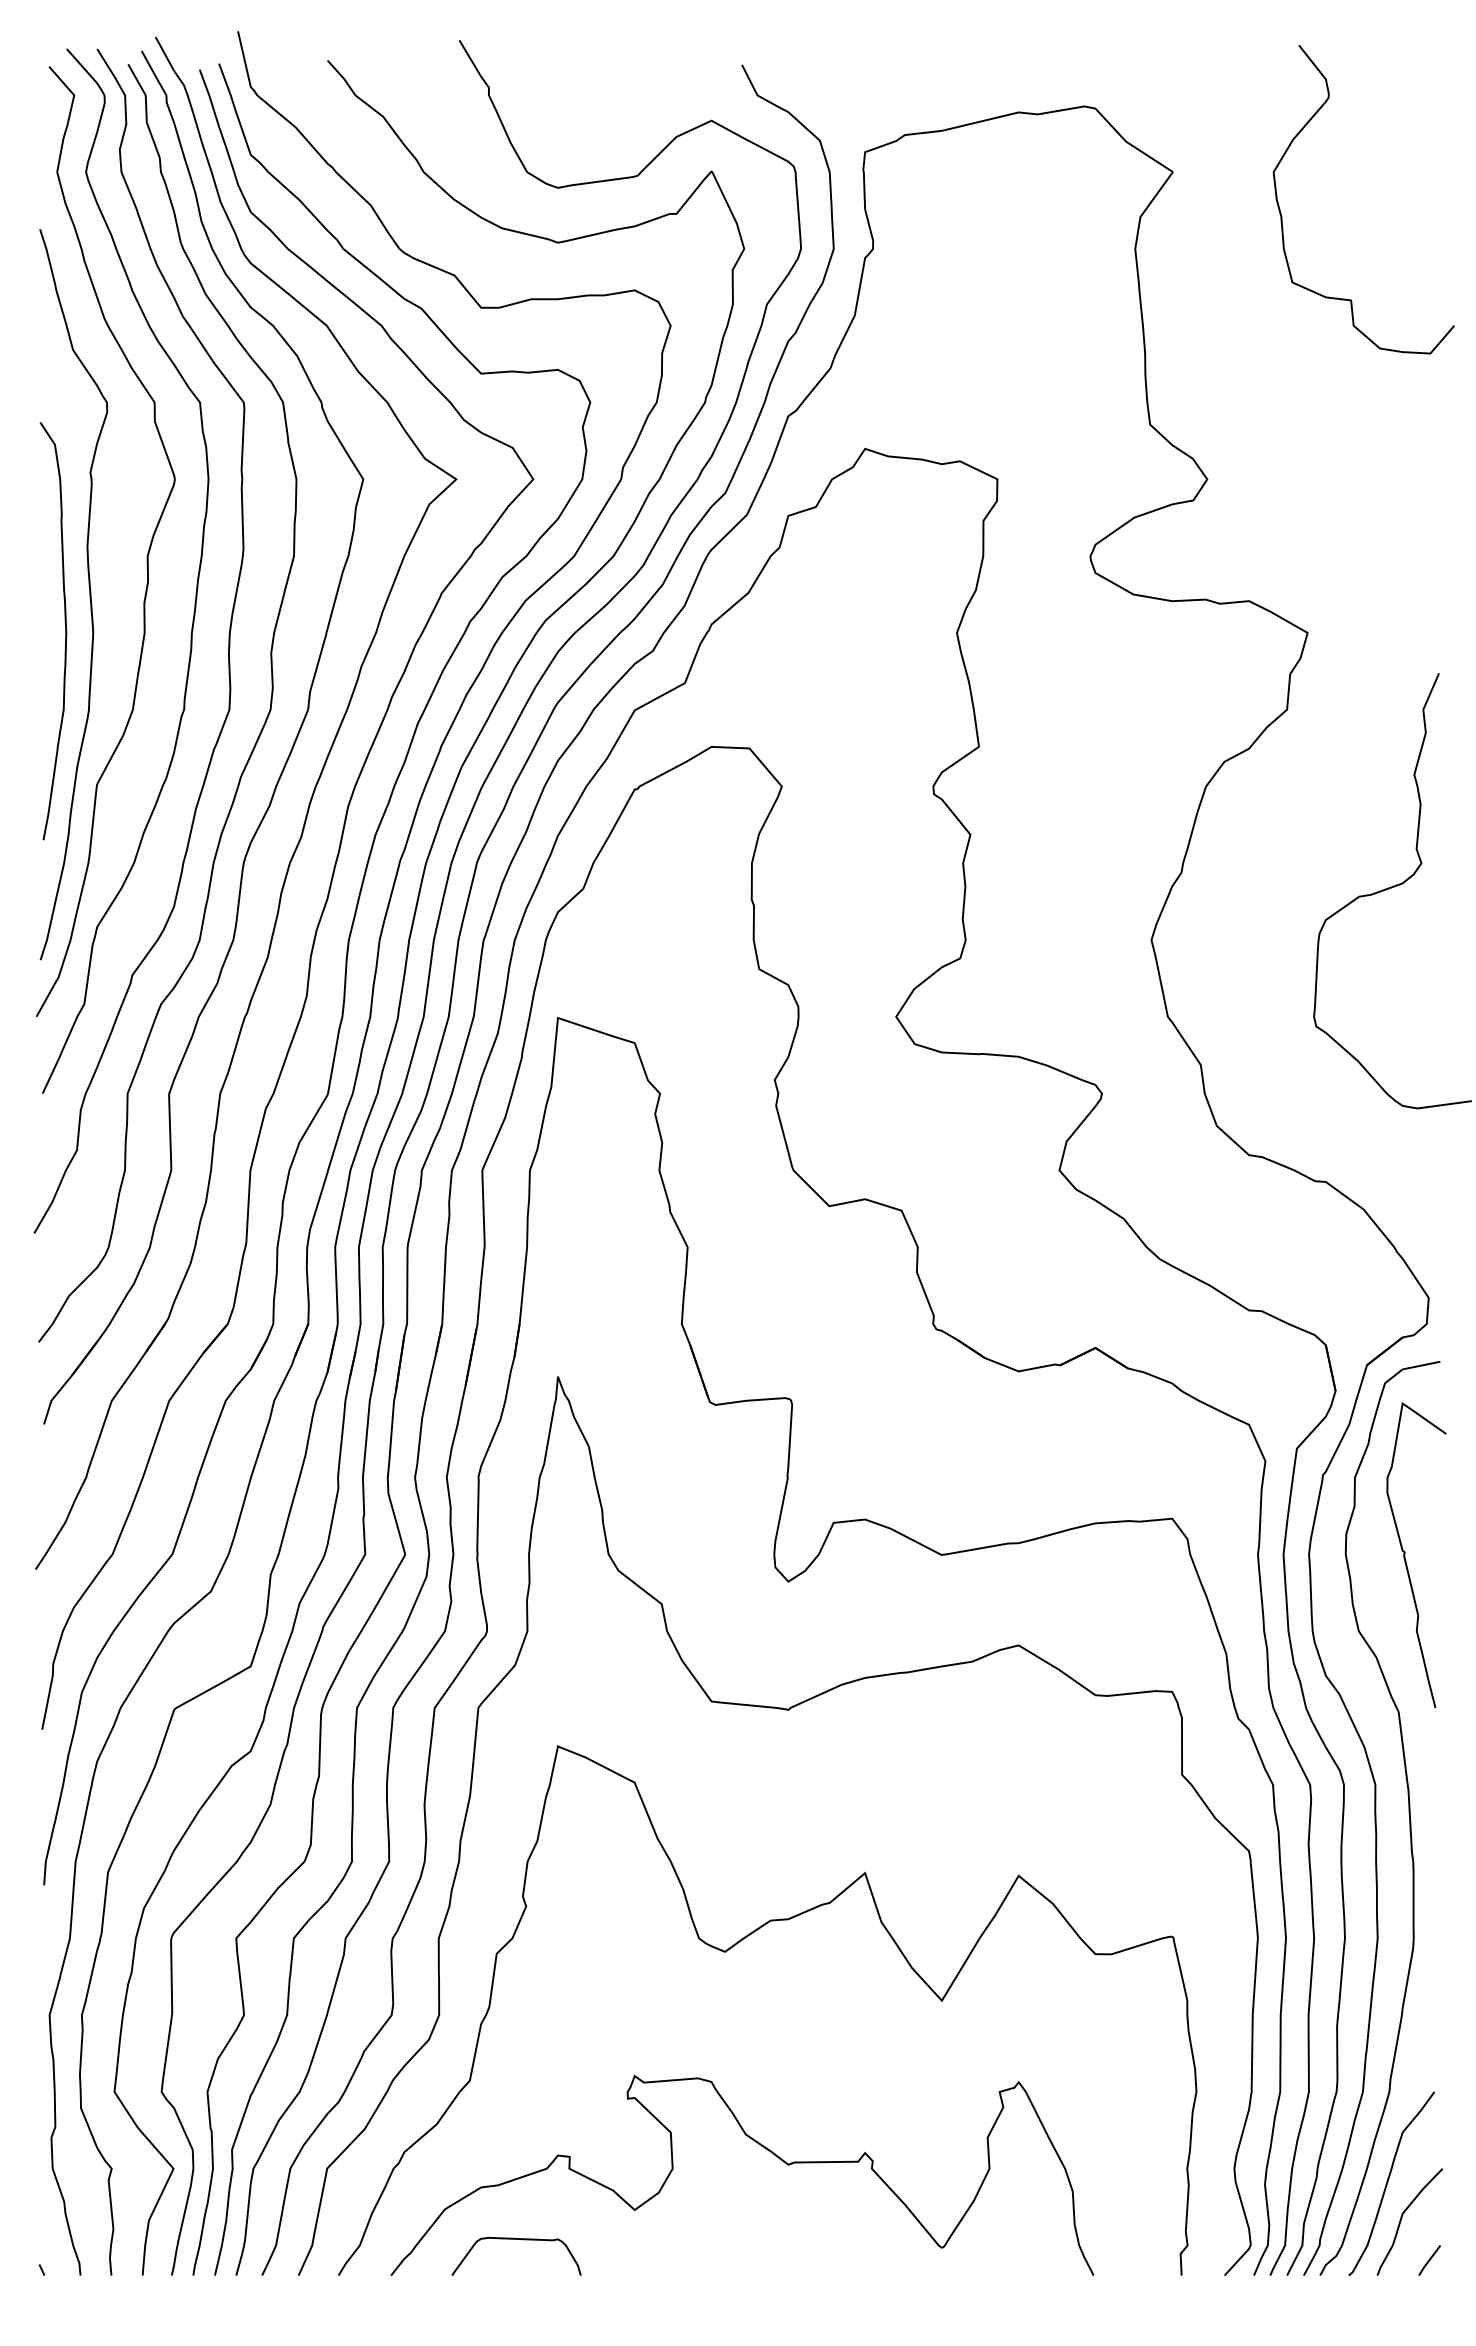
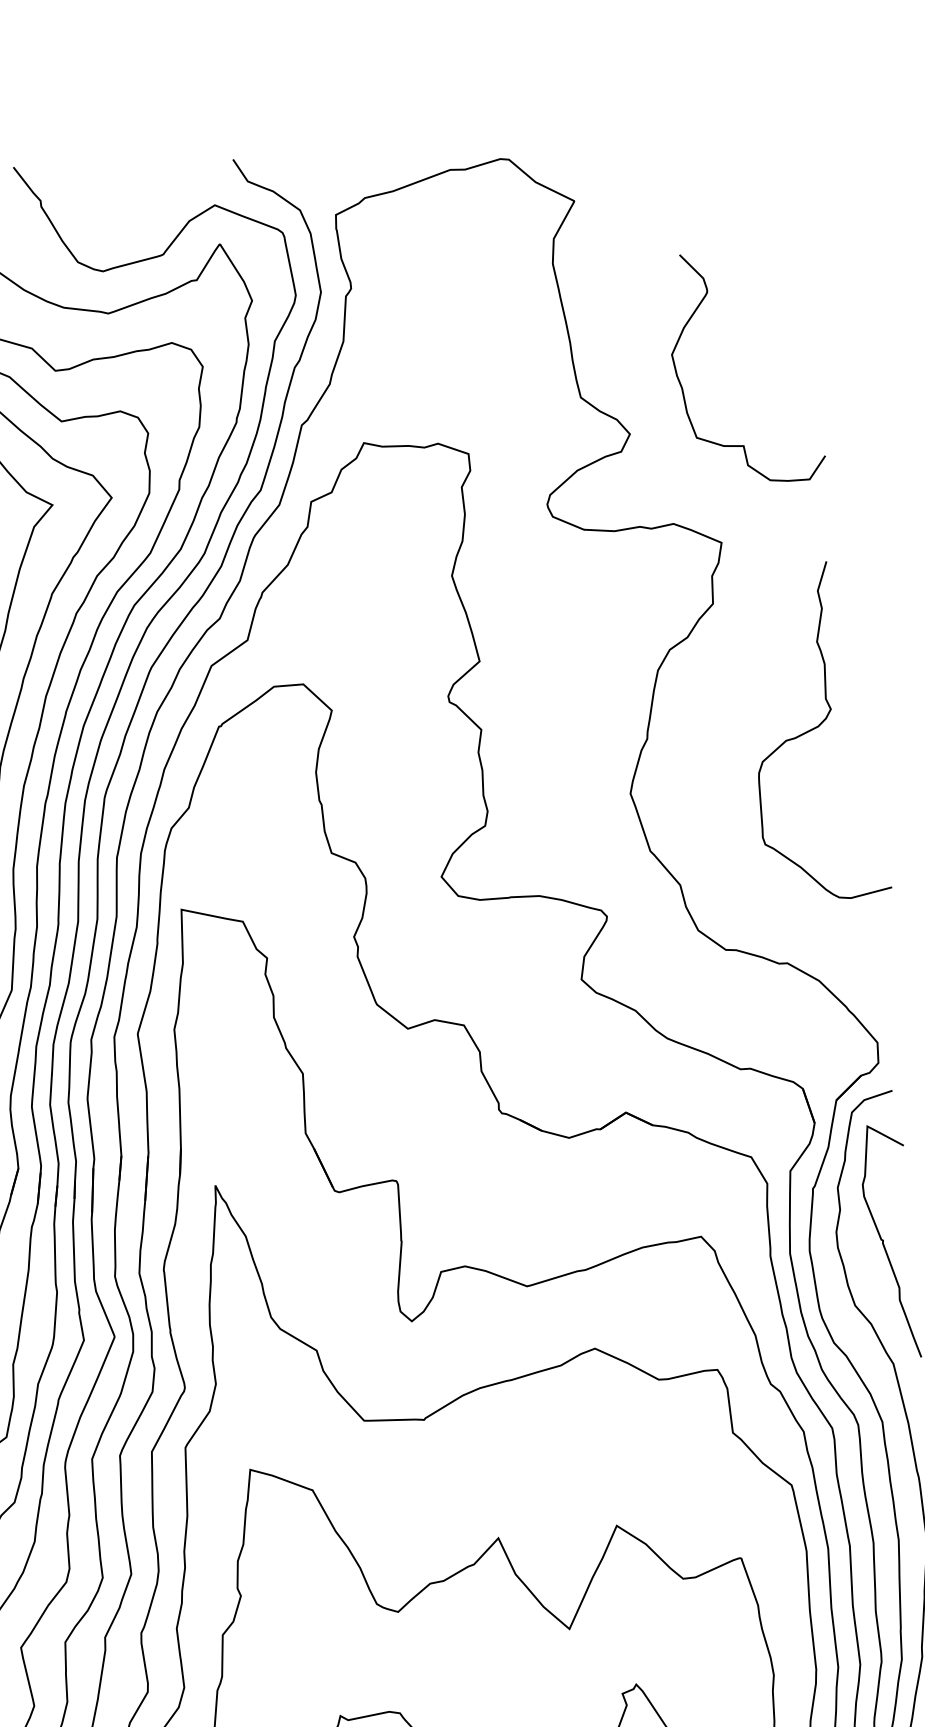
curve: (1282, 216) -> (682, 388), moved

